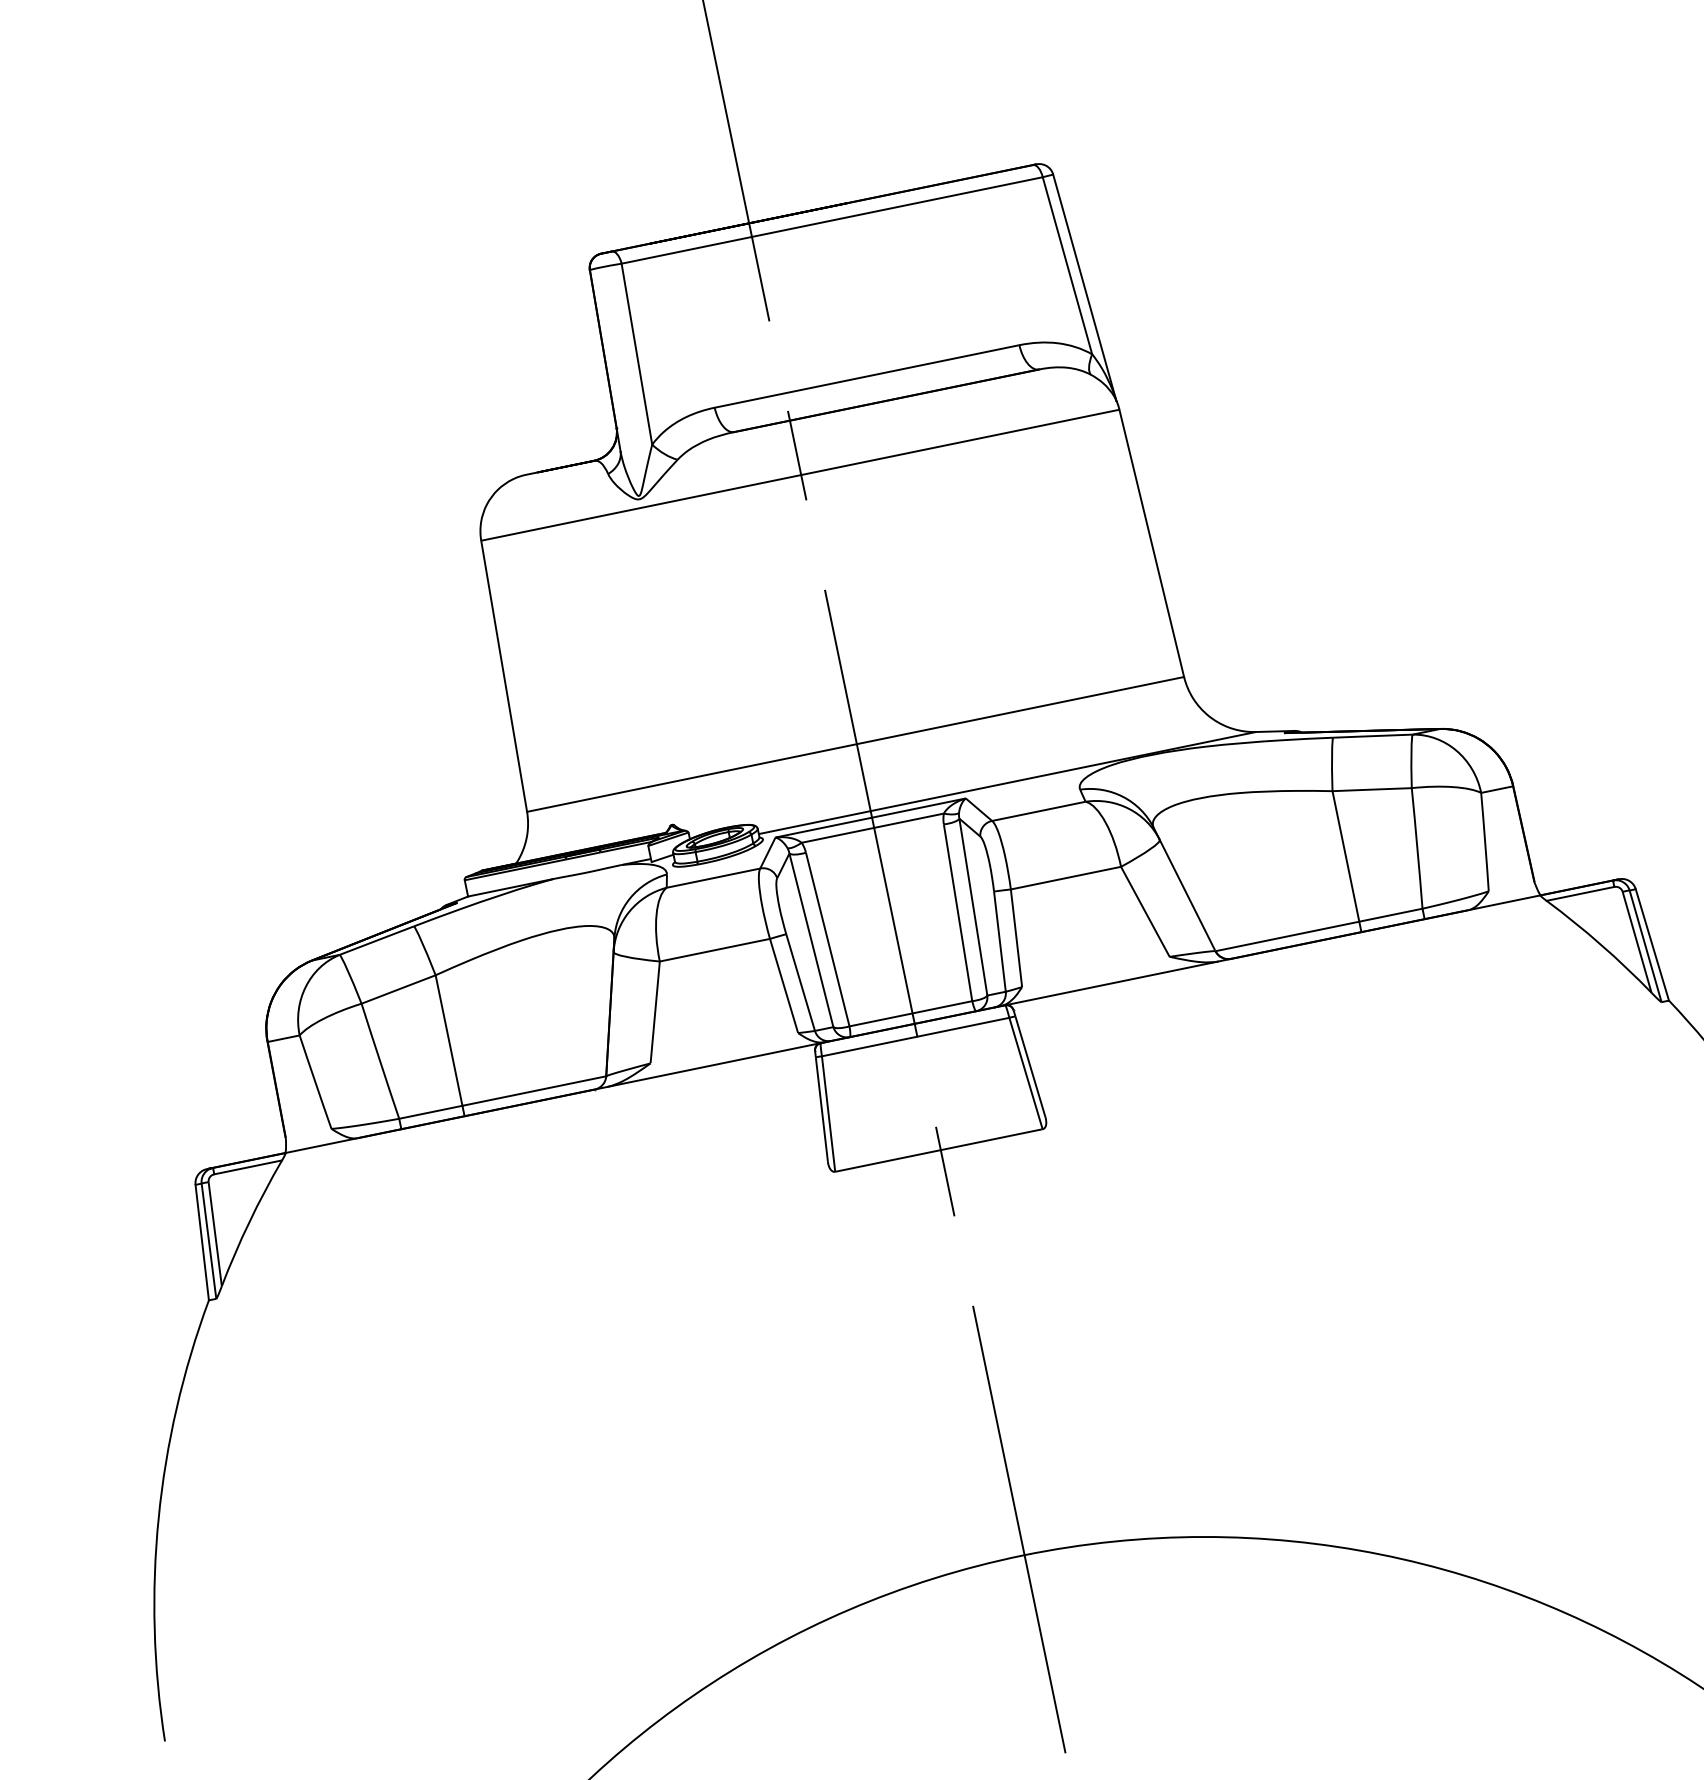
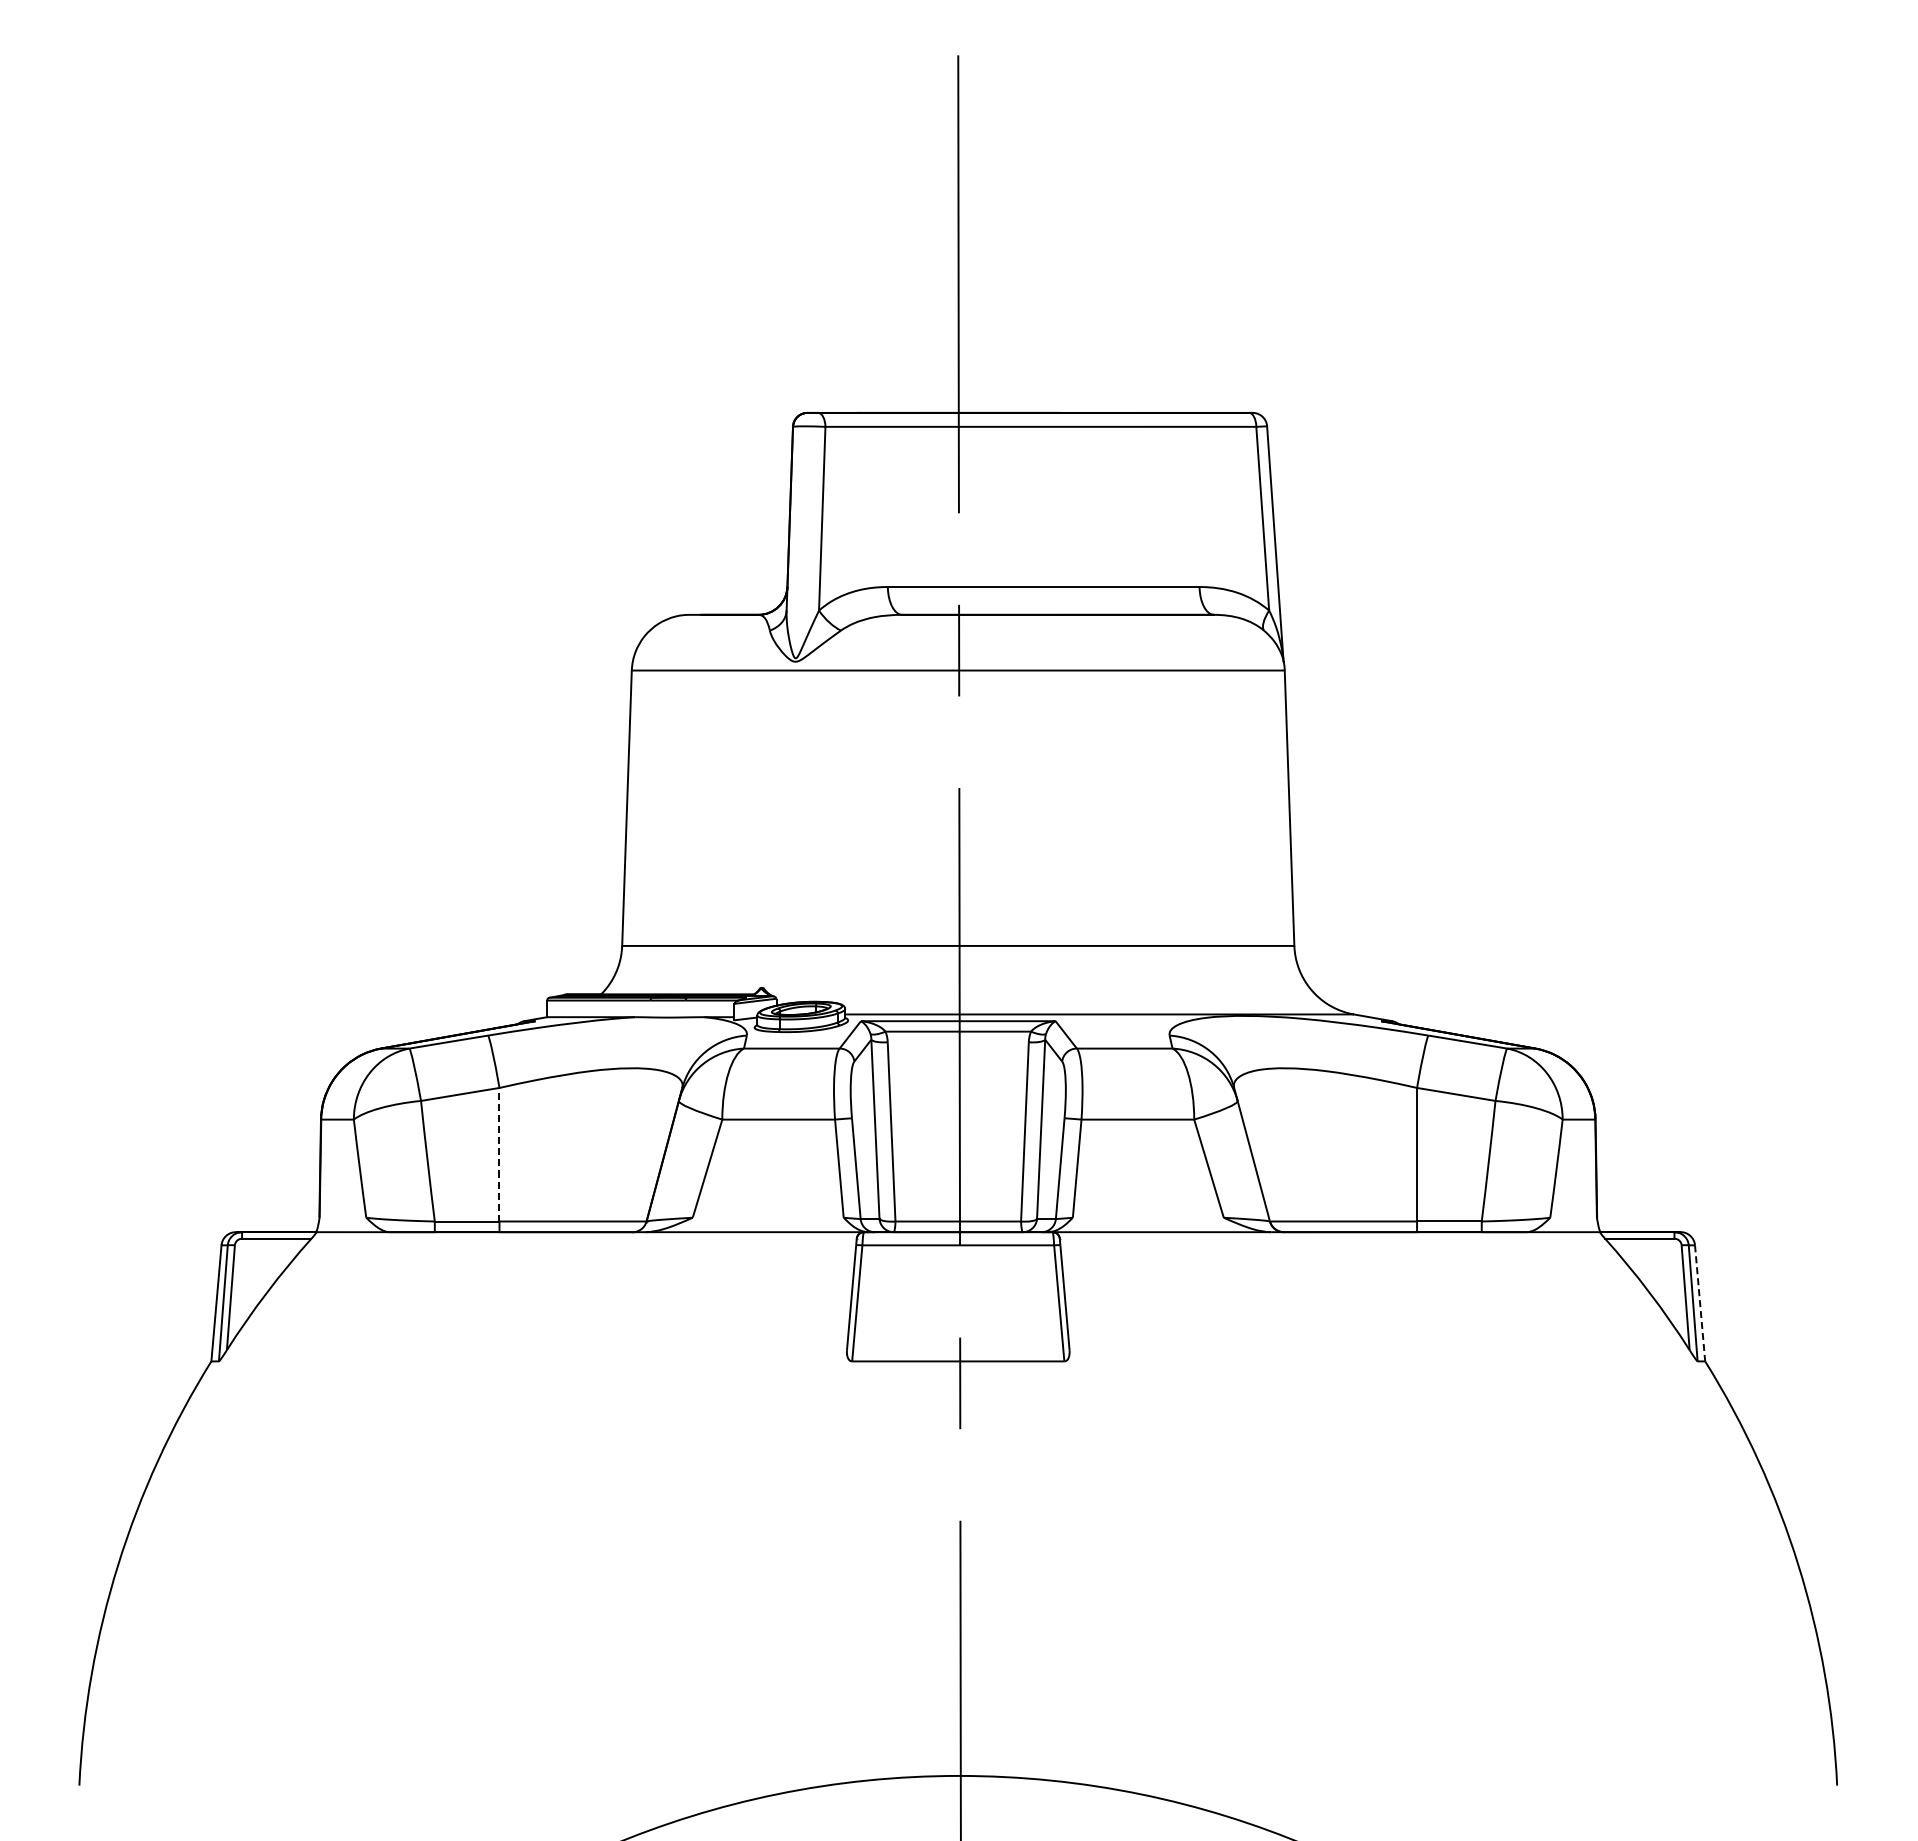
line: (1652, 944) -> (1700, 1303), solid -> dashed
line: (449, 1040) -> (499, 1154), solid -> dashed

